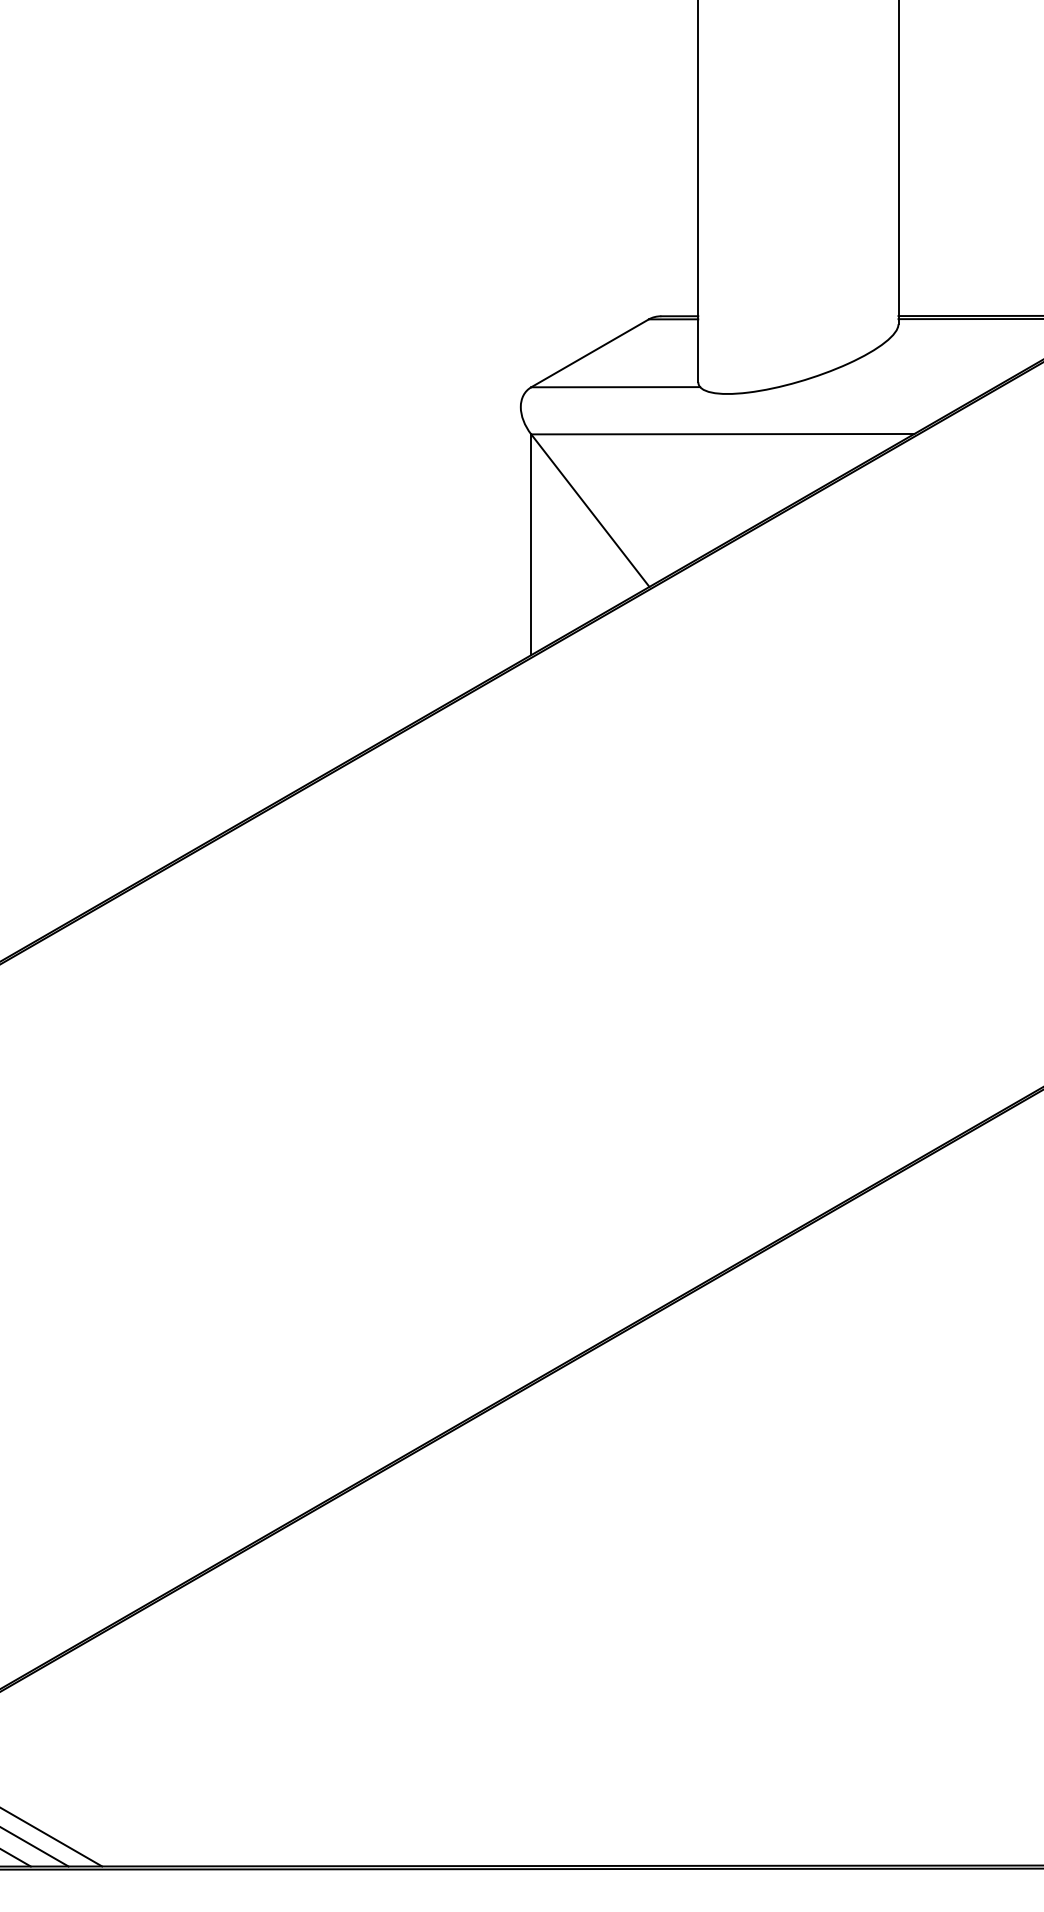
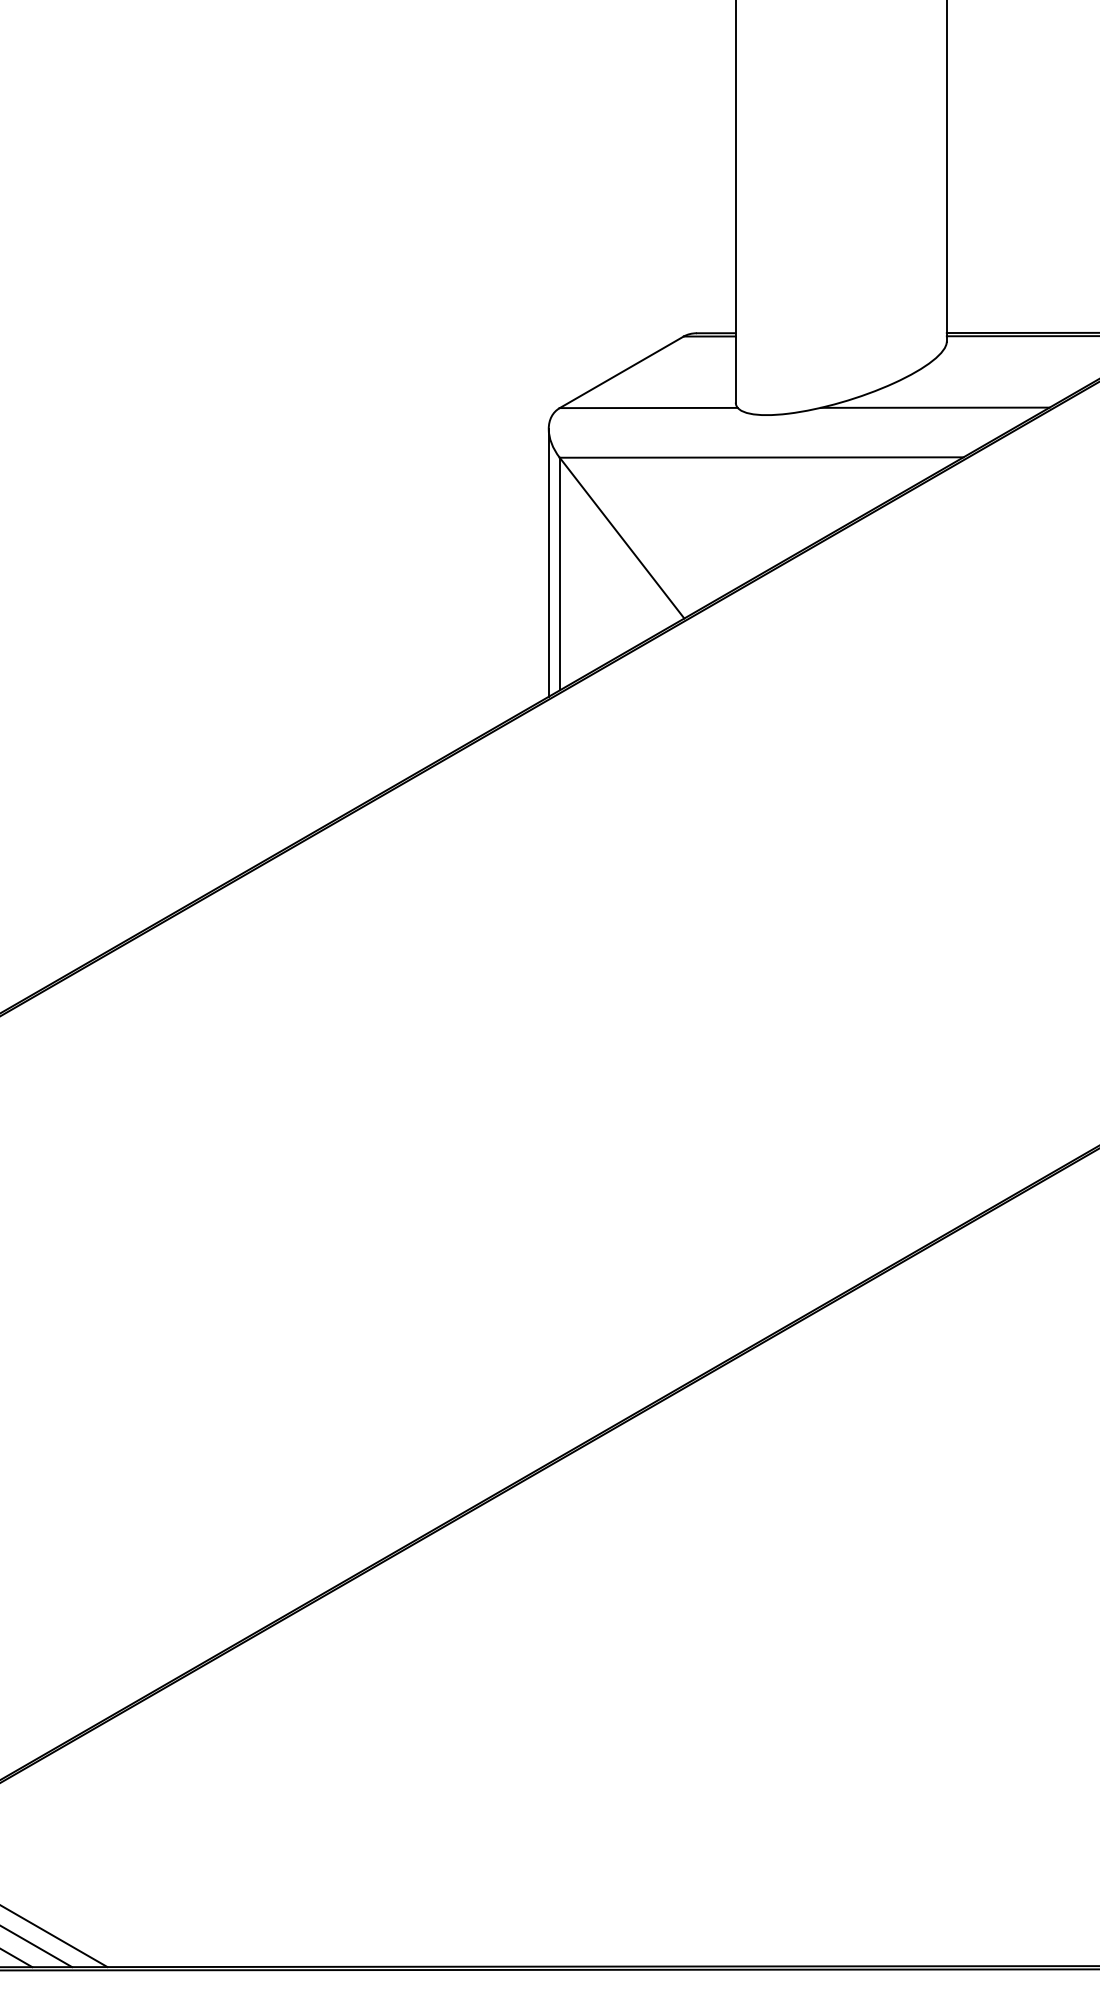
line: (886, 386) -> (934, 407), added
line: (520, 533) -> (548, 562), added

